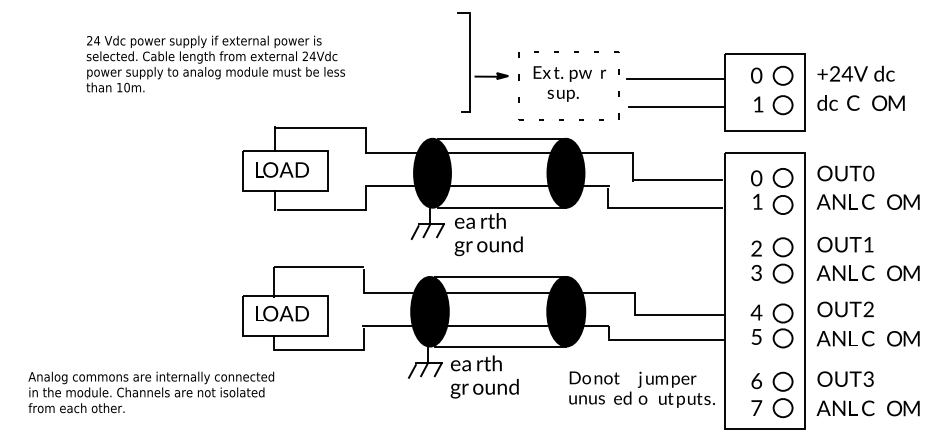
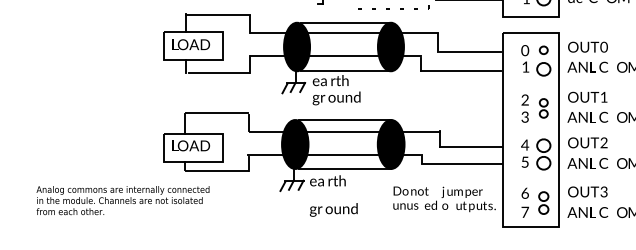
part: (782, 177) -> (543, 50), size x0.6
part: (782, 260) -> (543, 108), size x0.6
text: (484, 388) -> (333, 209), moved
text: (151, 392) -> (123, 200), moved
part: (782, 394) -> (543, 202), size x0.7

